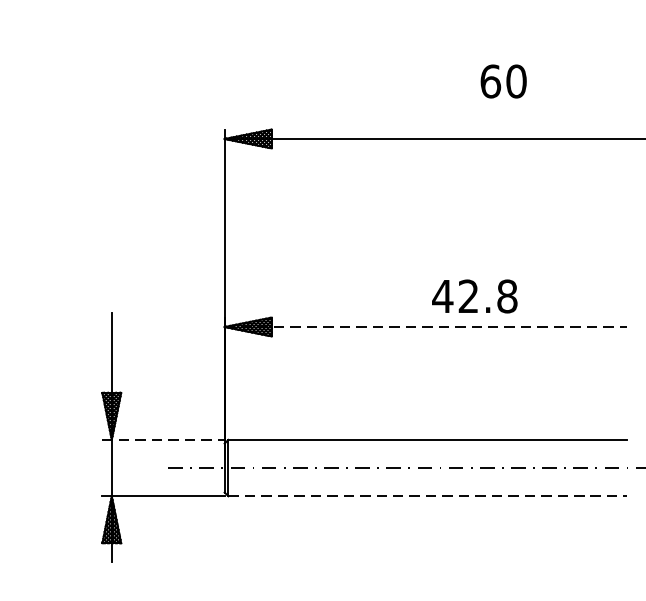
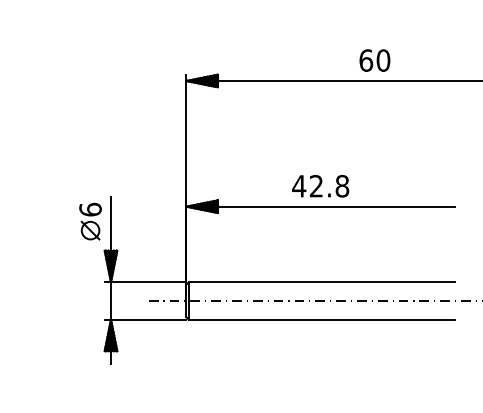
text: (503, 81) -> (374, 60), moved
text: (474, 296) -> (320, 186), moved
line: (426, 326) -> (321, 206), dashed -> solid
part: (81, 349) -> (90, 221), added
line: (163, 440) -> (145, 282), dashed -> solid
line: (428, 495) -> (322, 319), dashed -> solid

